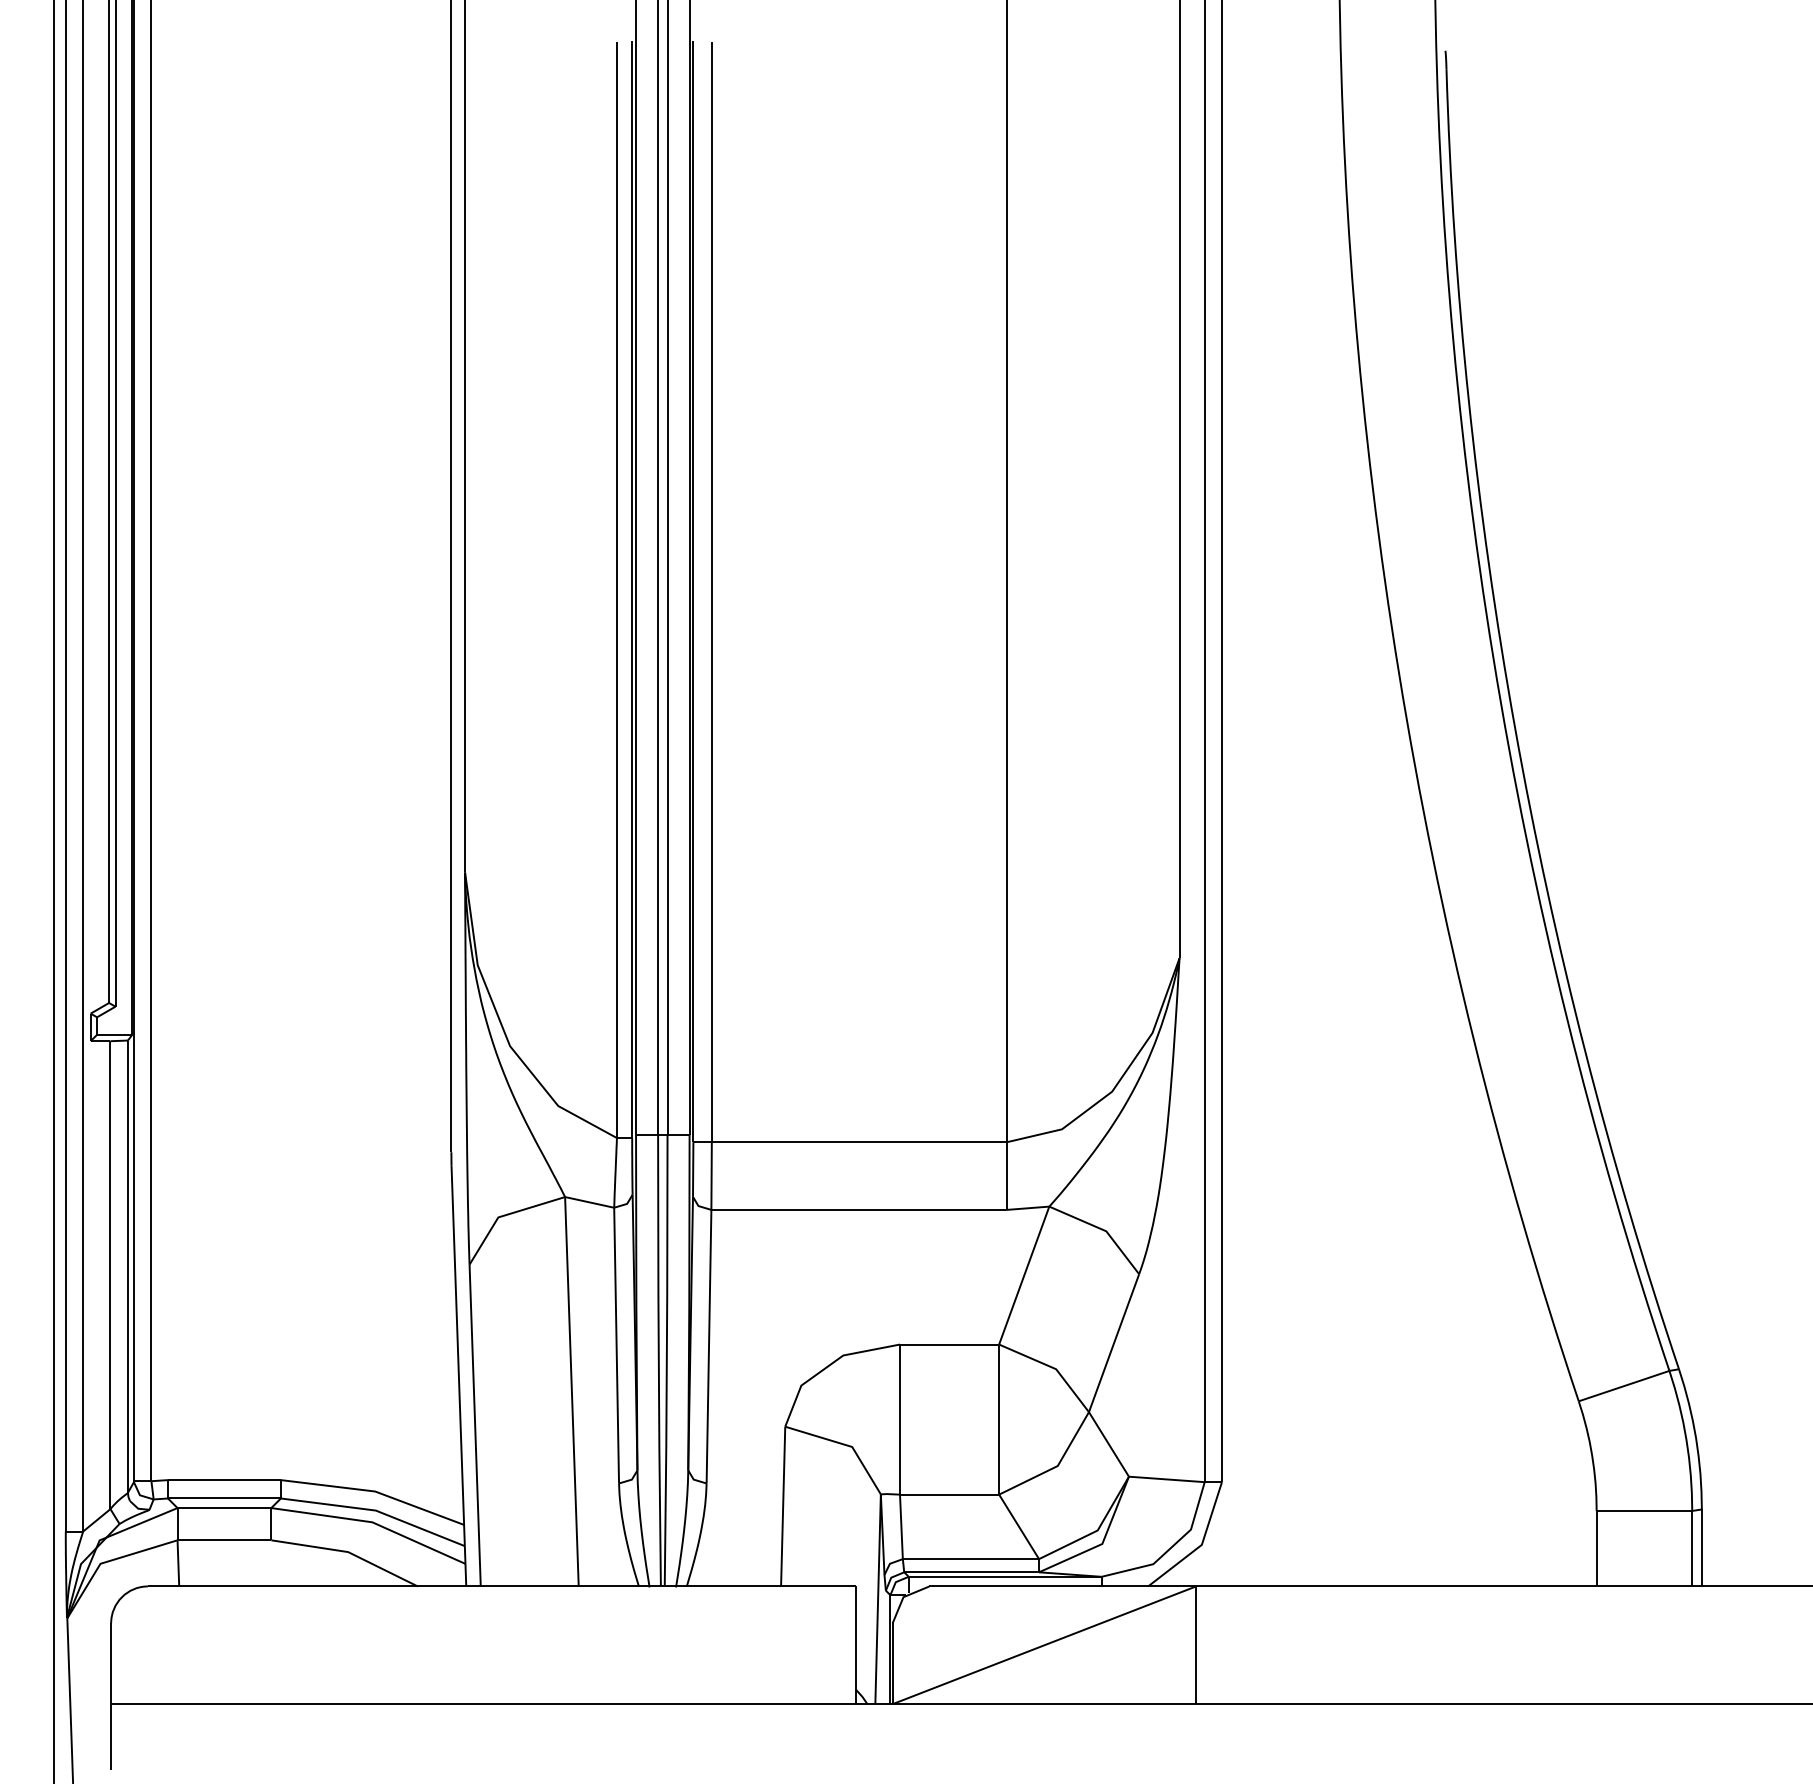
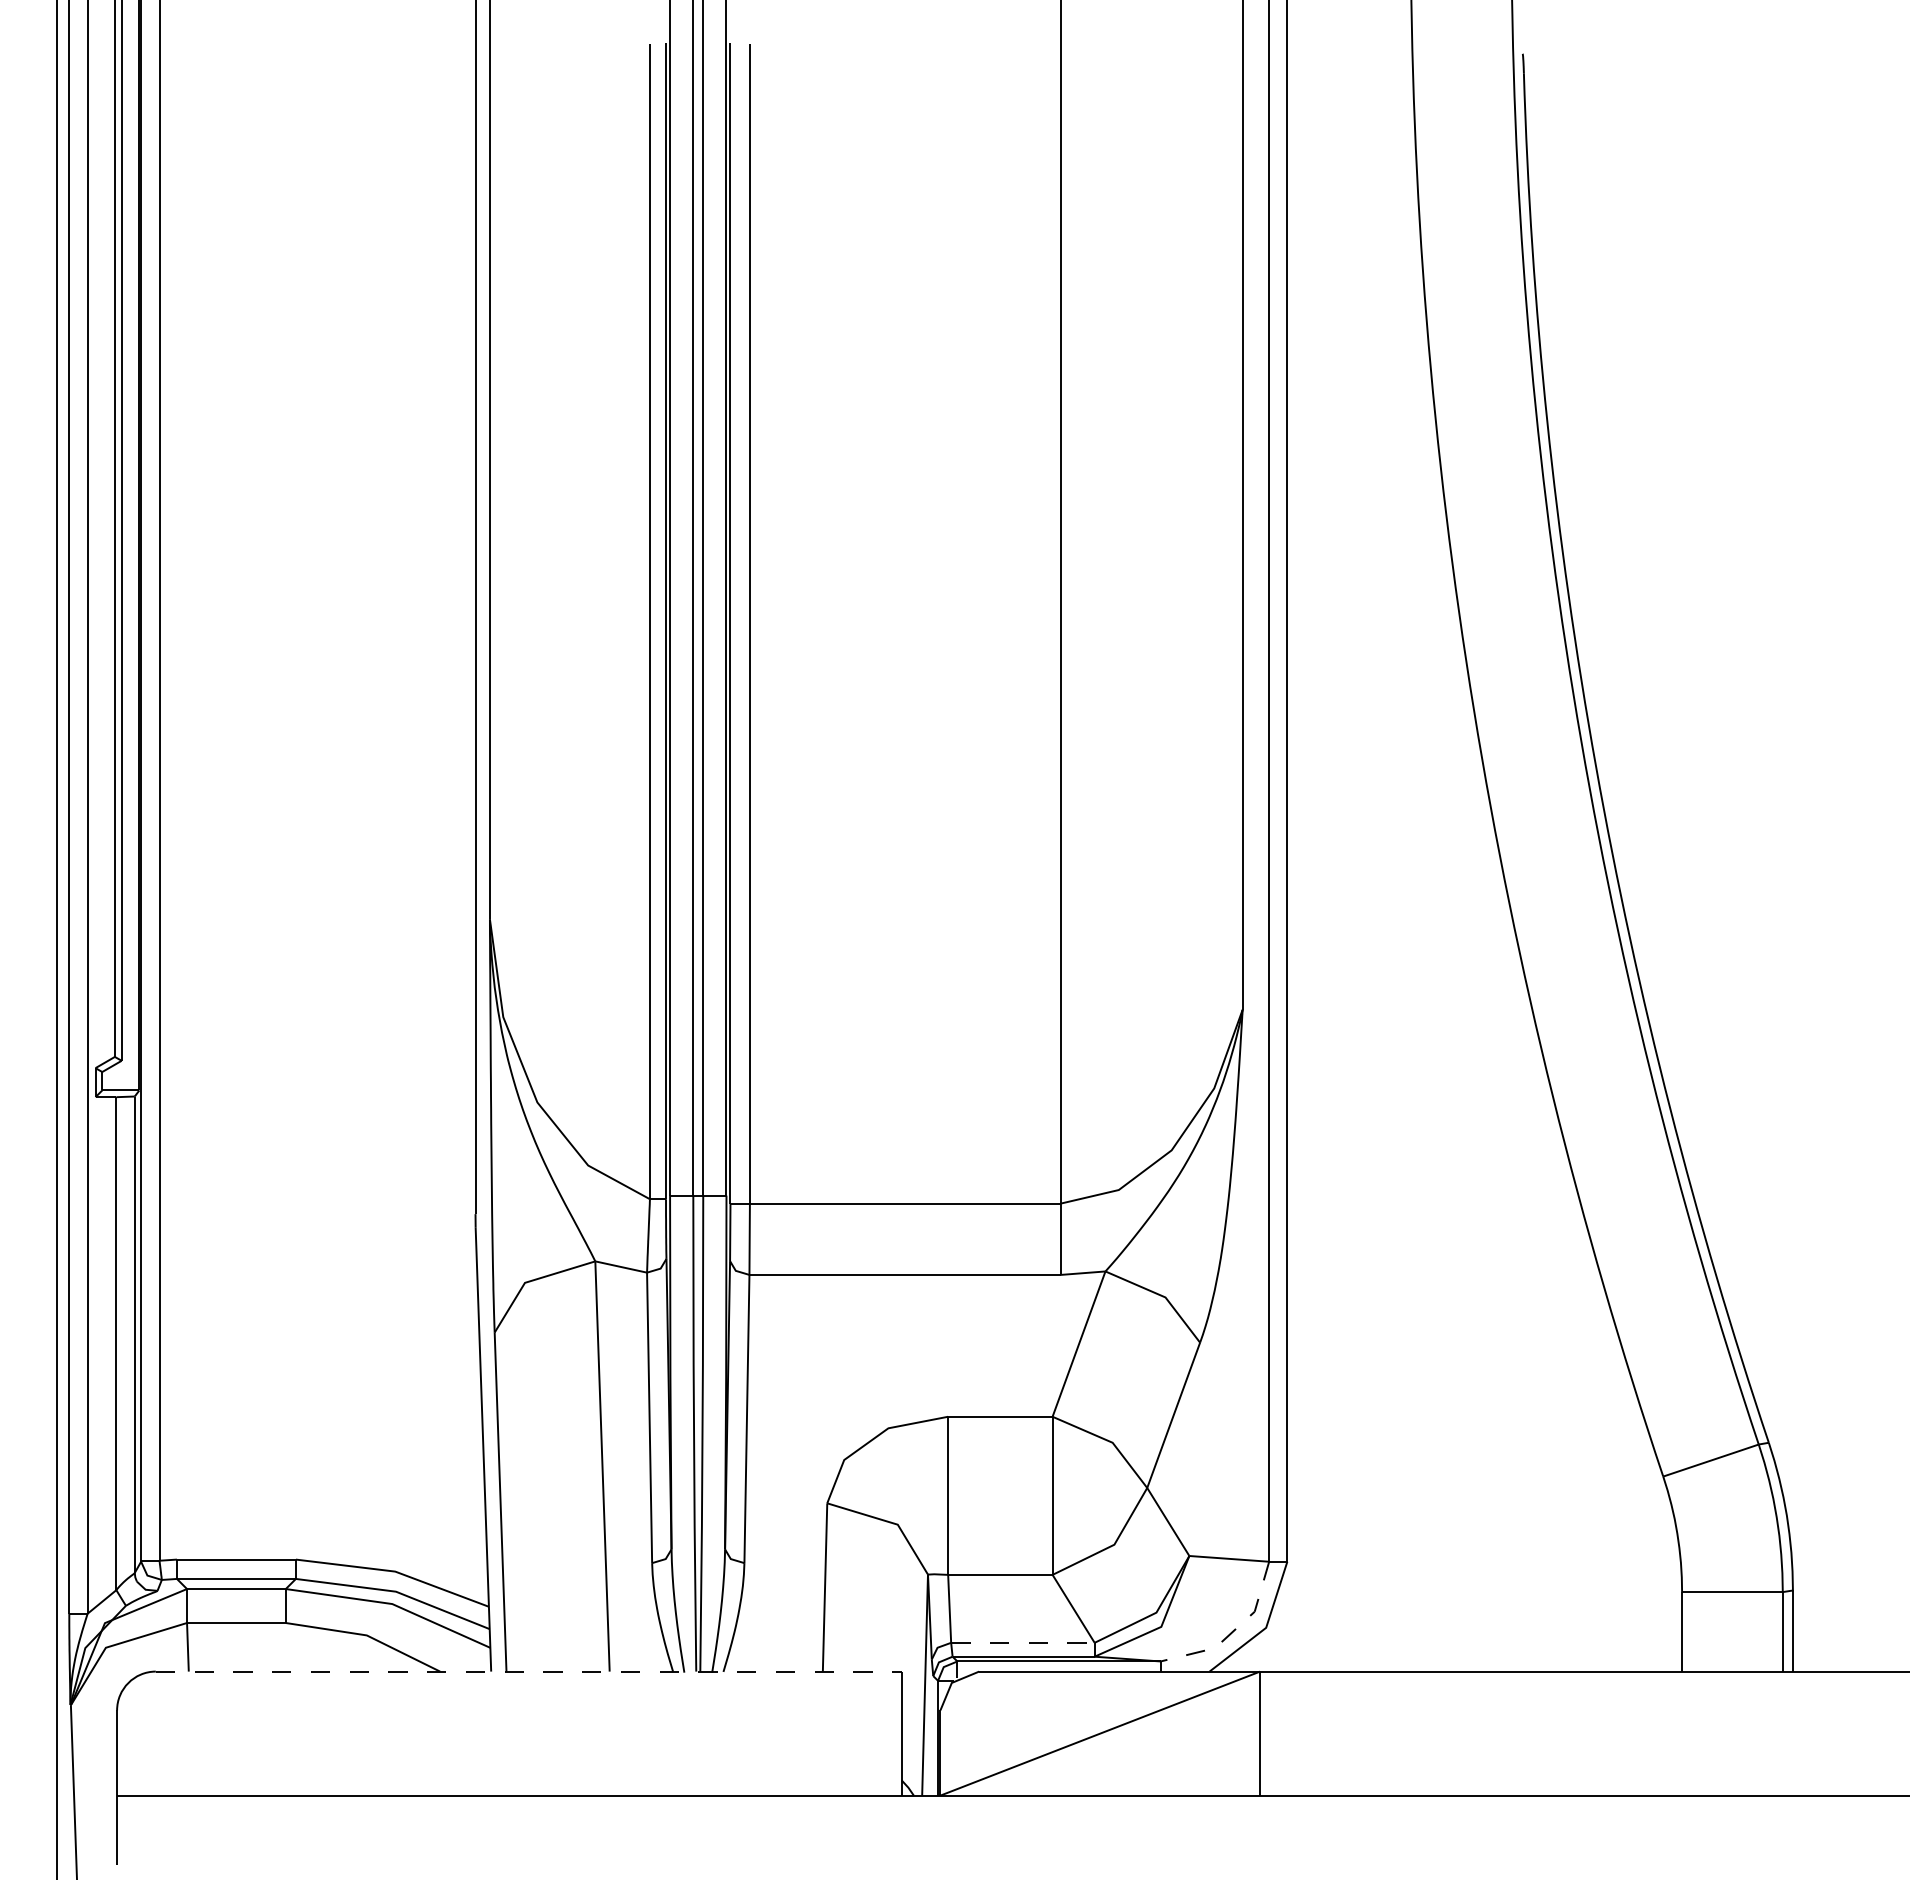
line: (1170, 1548) -> (1233, 1631), solid -> dashed
line: (970, 1558) -> (1022, 1642), solid -> dashed
line: (501, 1586) -> (528, 1671), solid -> dashed

